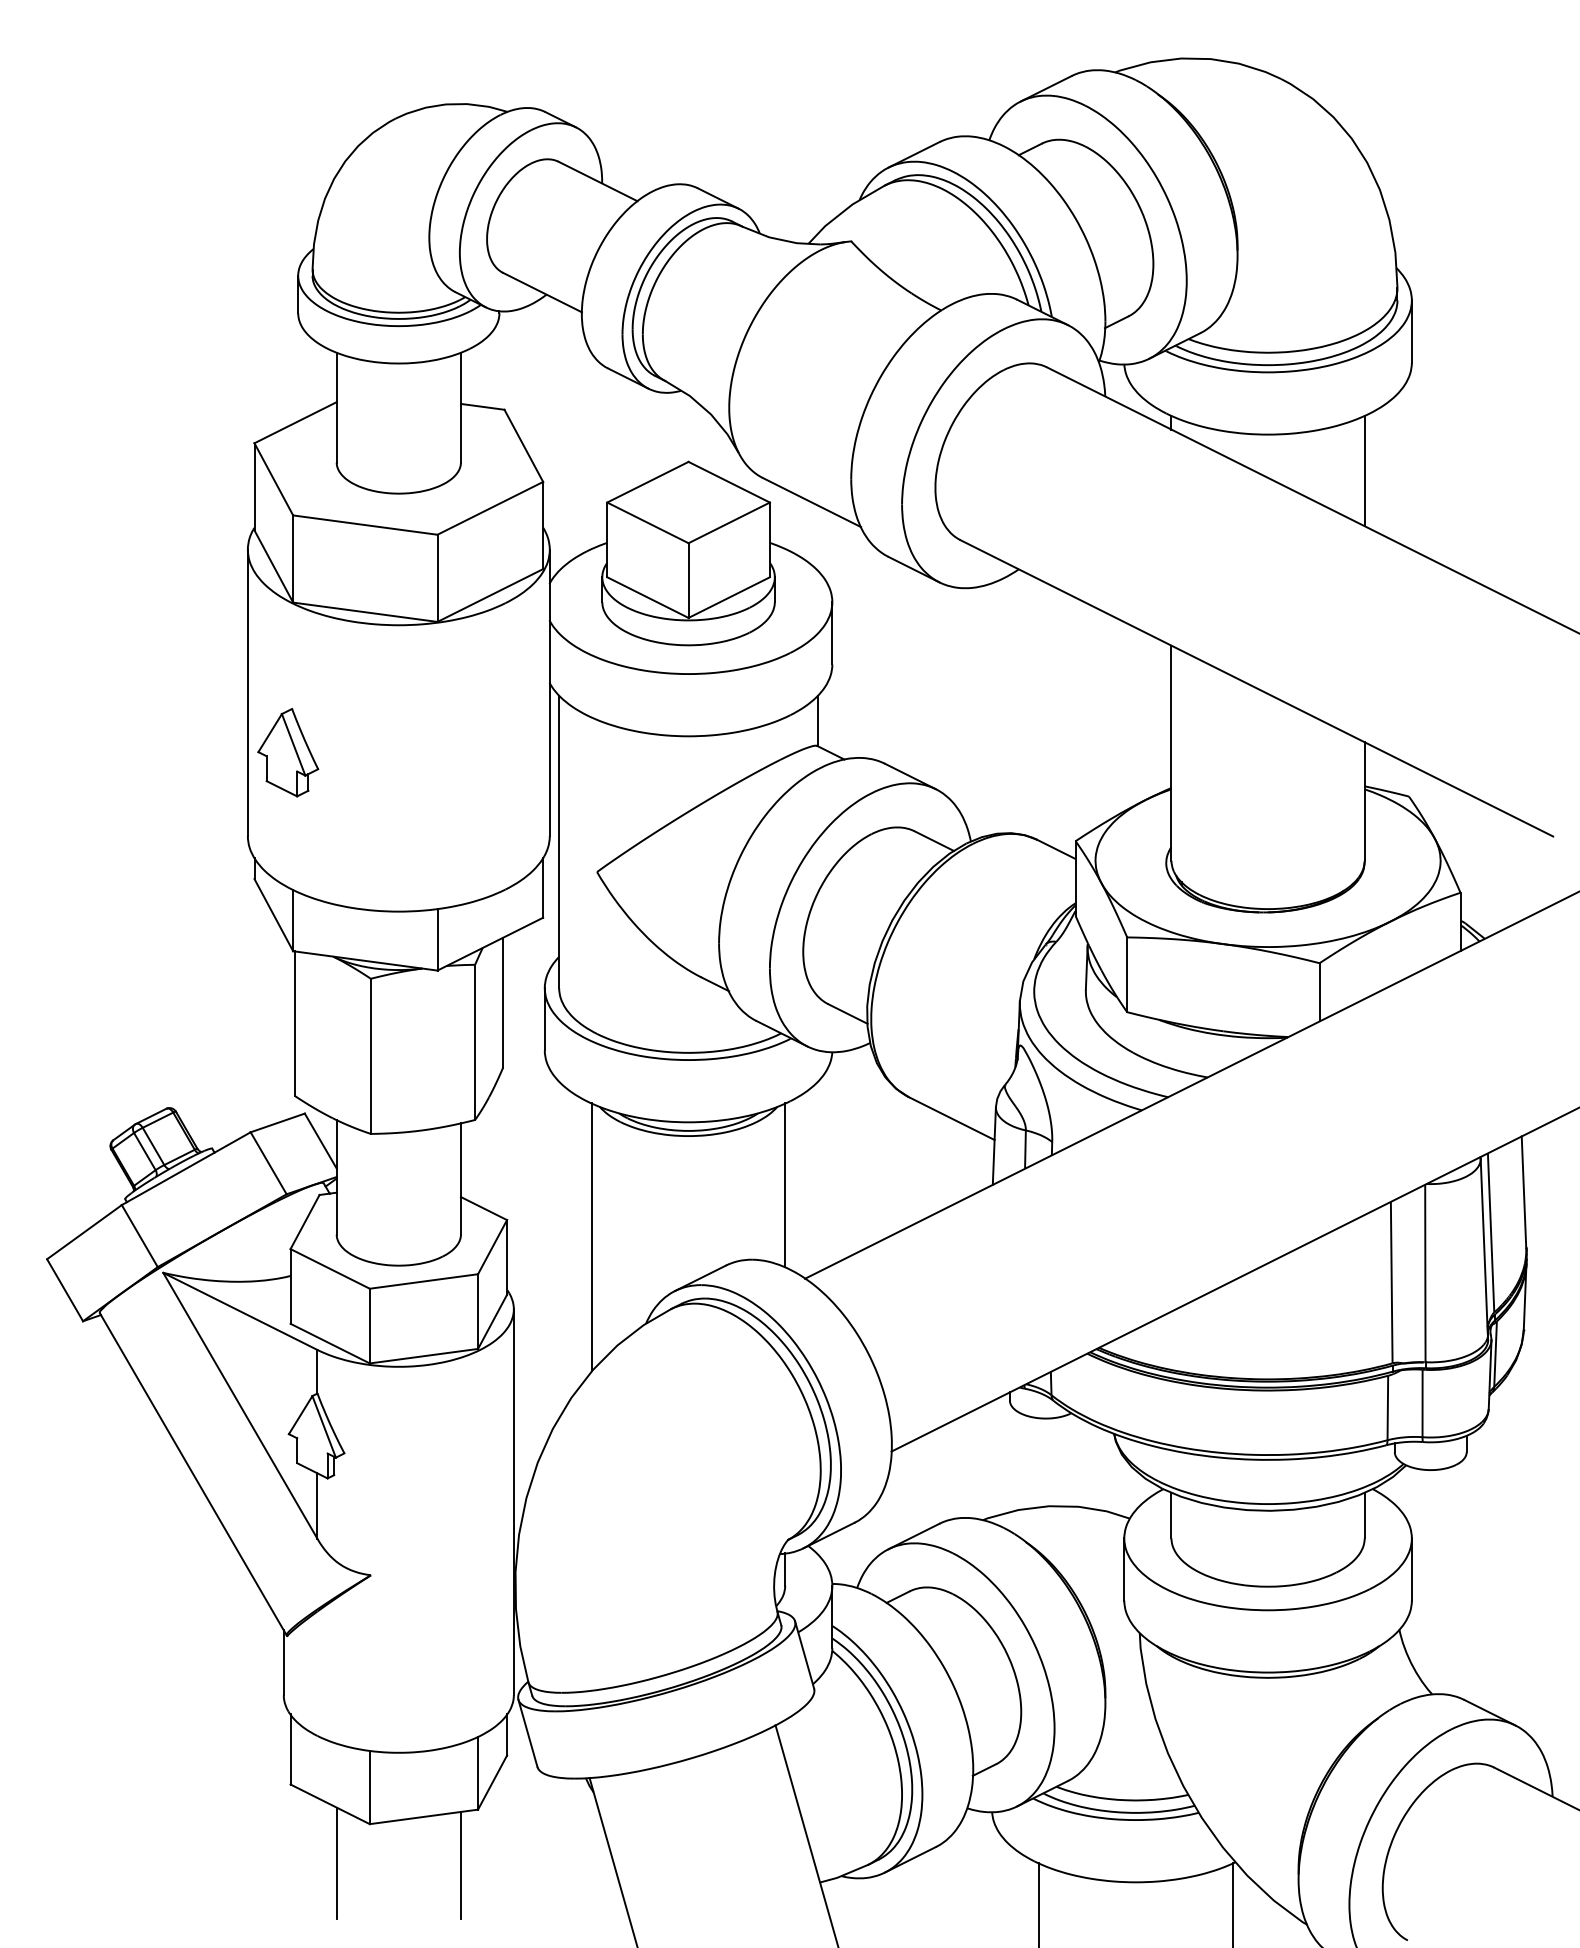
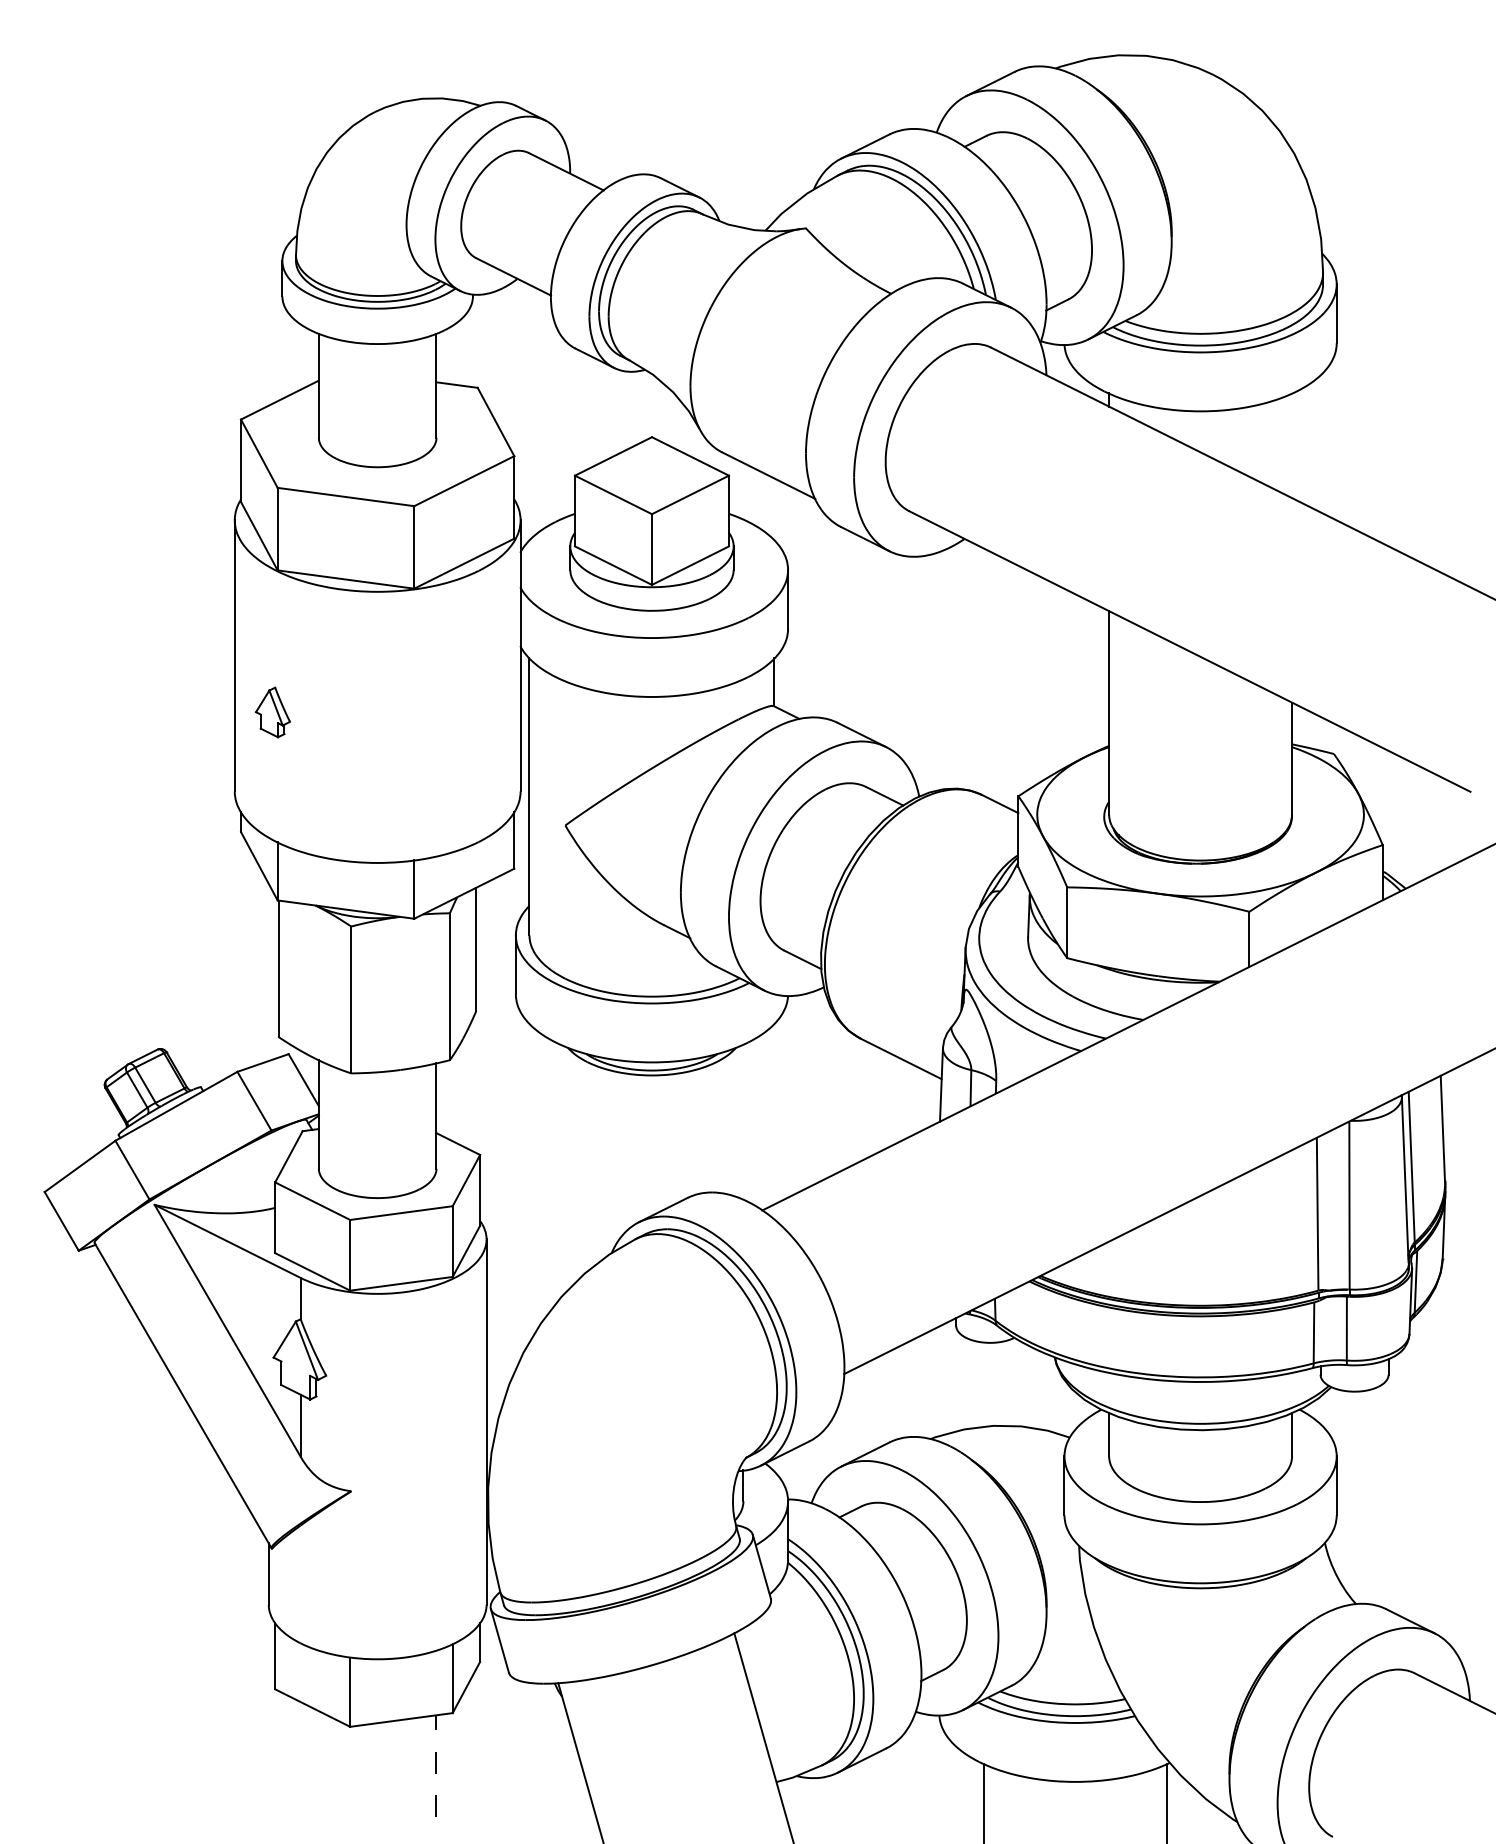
line: (1365, 470) -> (1292, 445), removed
part: (287, 752) -> (272, 712), size x0.6
line: (785, 1184) -> (743, 1121), removed
line: (591, 1237) -> (560, 1171), removed
line: (336, 1863) -> (318, 1764), removed
line: (460, 1866) -> (436, 1766), solid -> dashed

